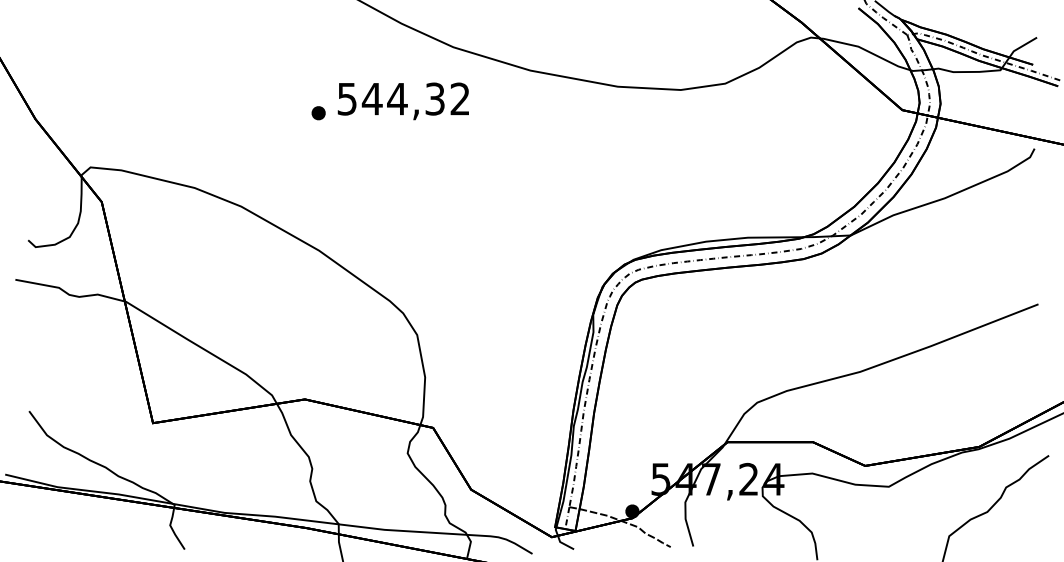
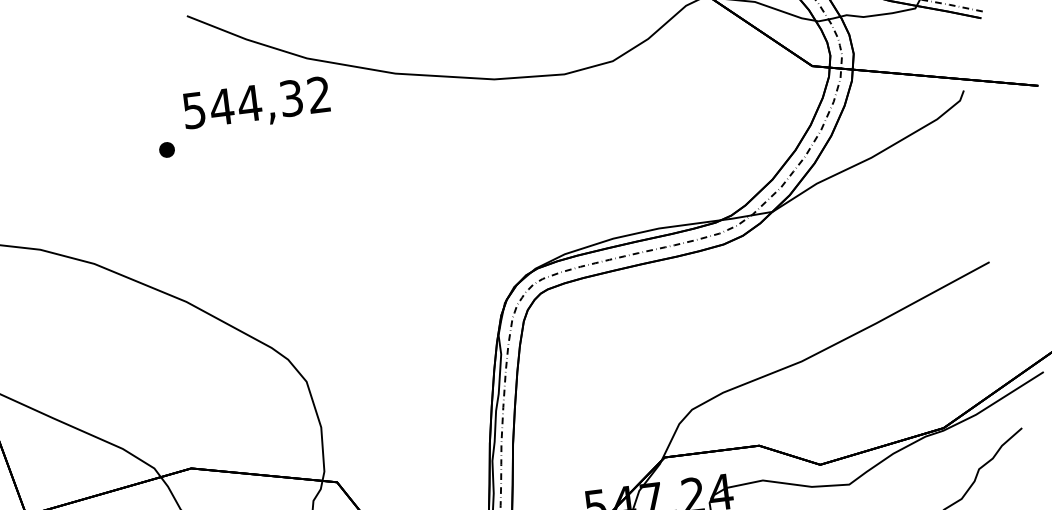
text: (402, 101) -> (255, 105), moved

